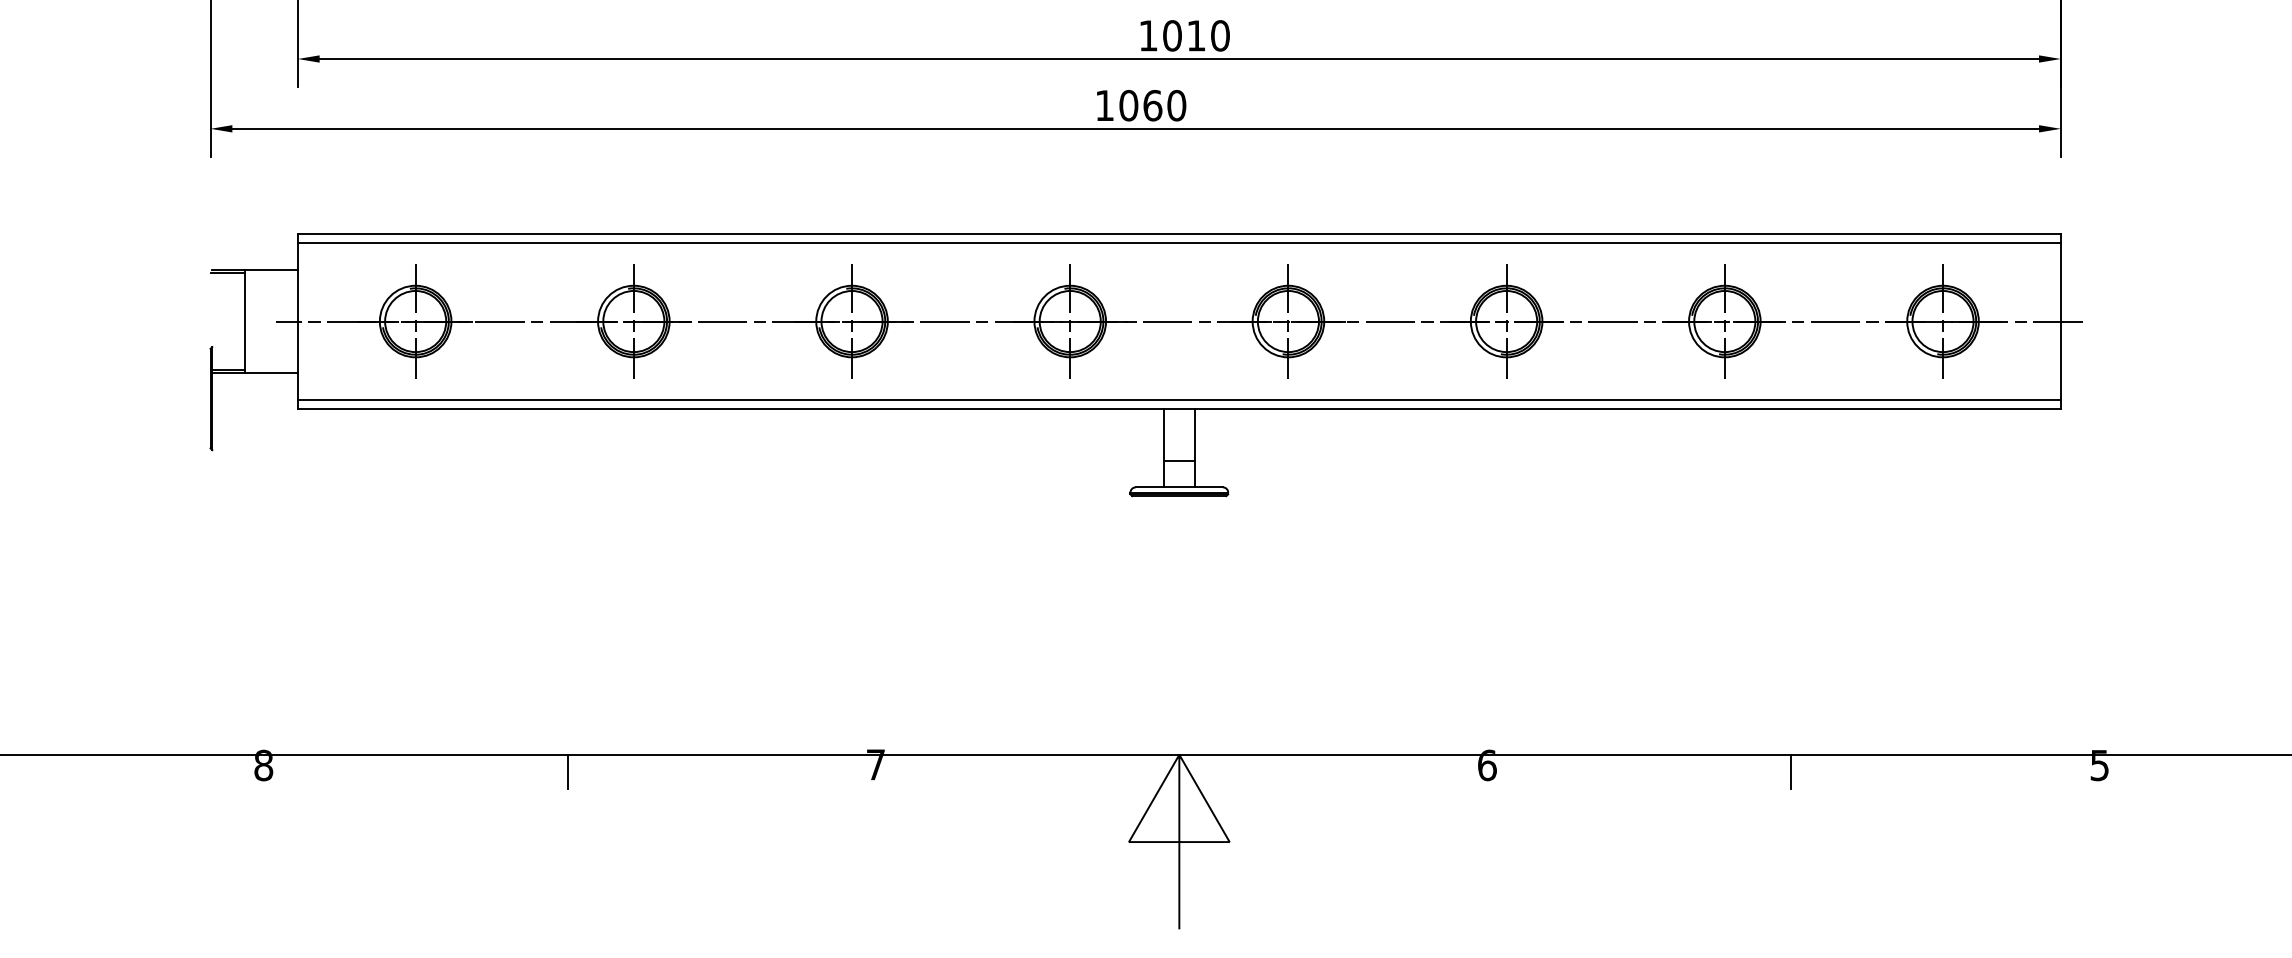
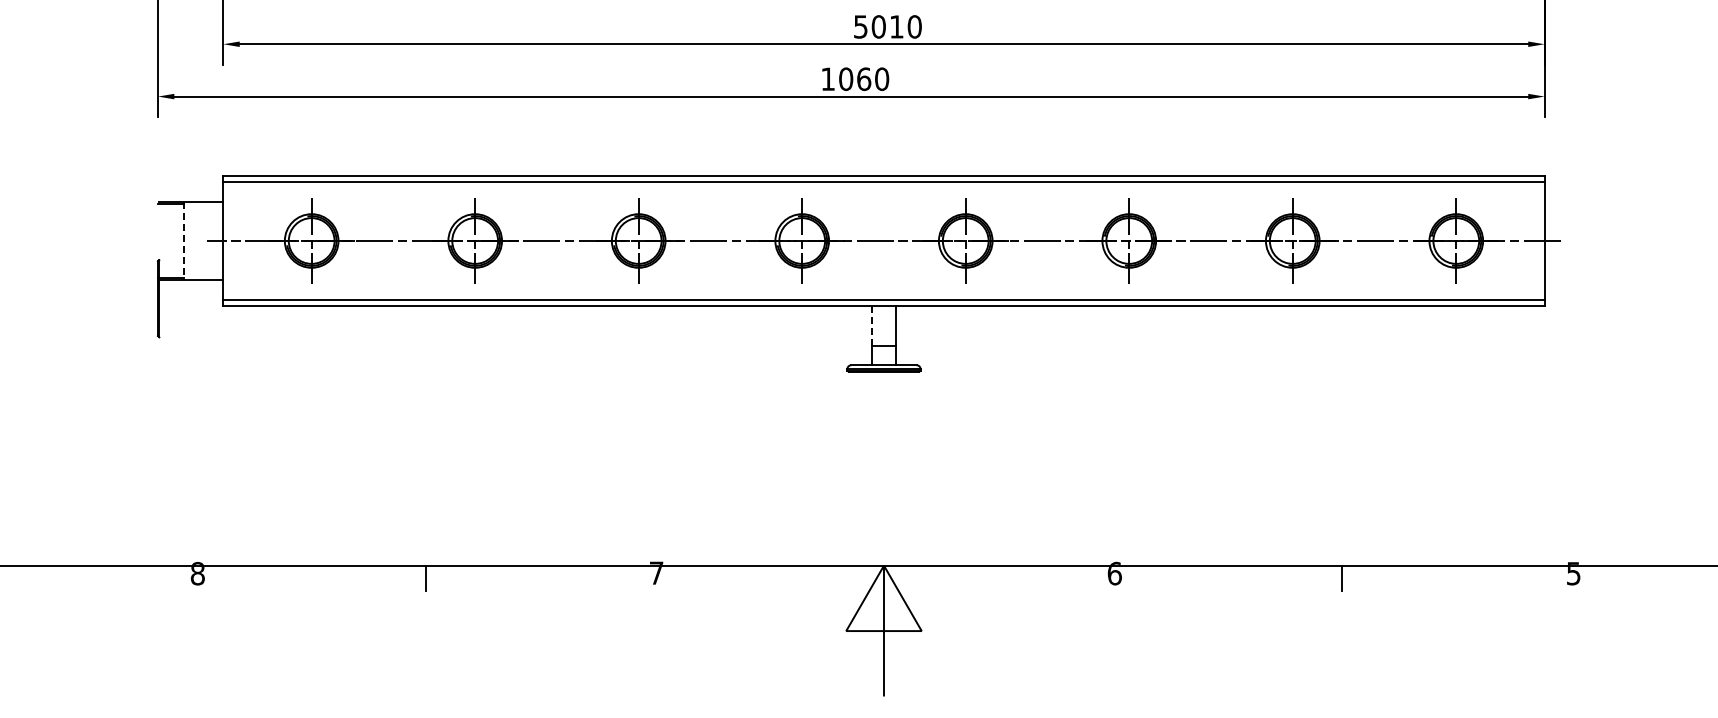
text: (1148, 35) -> (860, 26), 1010 -> 5010
line: (245, 322) -> (184, 241), solid -> dashed
line: (1164, 435) -> (872, 326), solid -> dashed

